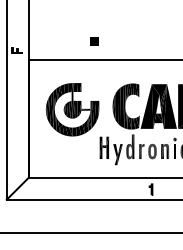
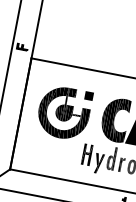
part: (94, 41) -> (88, 95), moved

